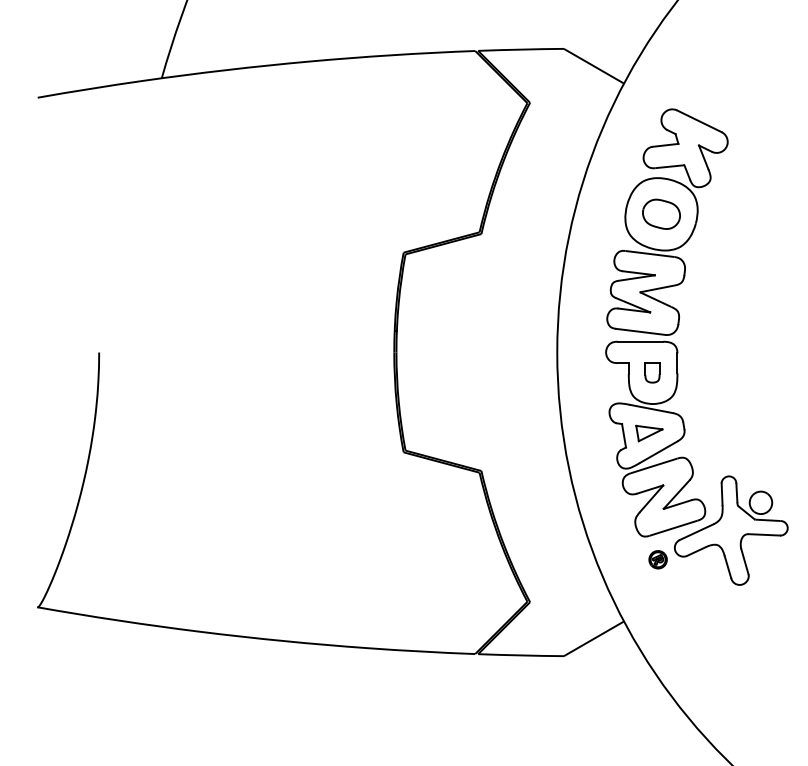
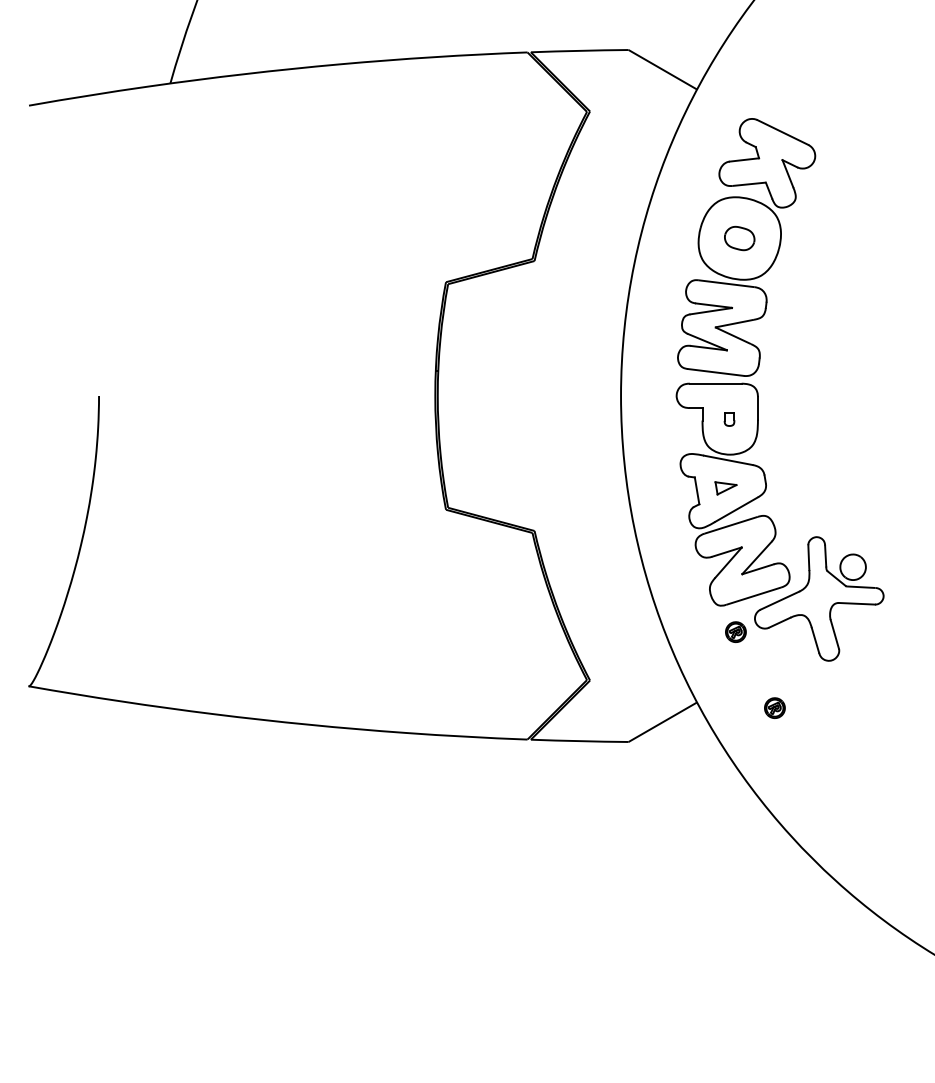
part: (661, 214) -> (739, 238), size x0.7
part: (652, 373) -> (729, 419), size x0.6
part: (648, 433) -> (725, 488), size x0.7
part: (691, 625) -> (774, 707), added

